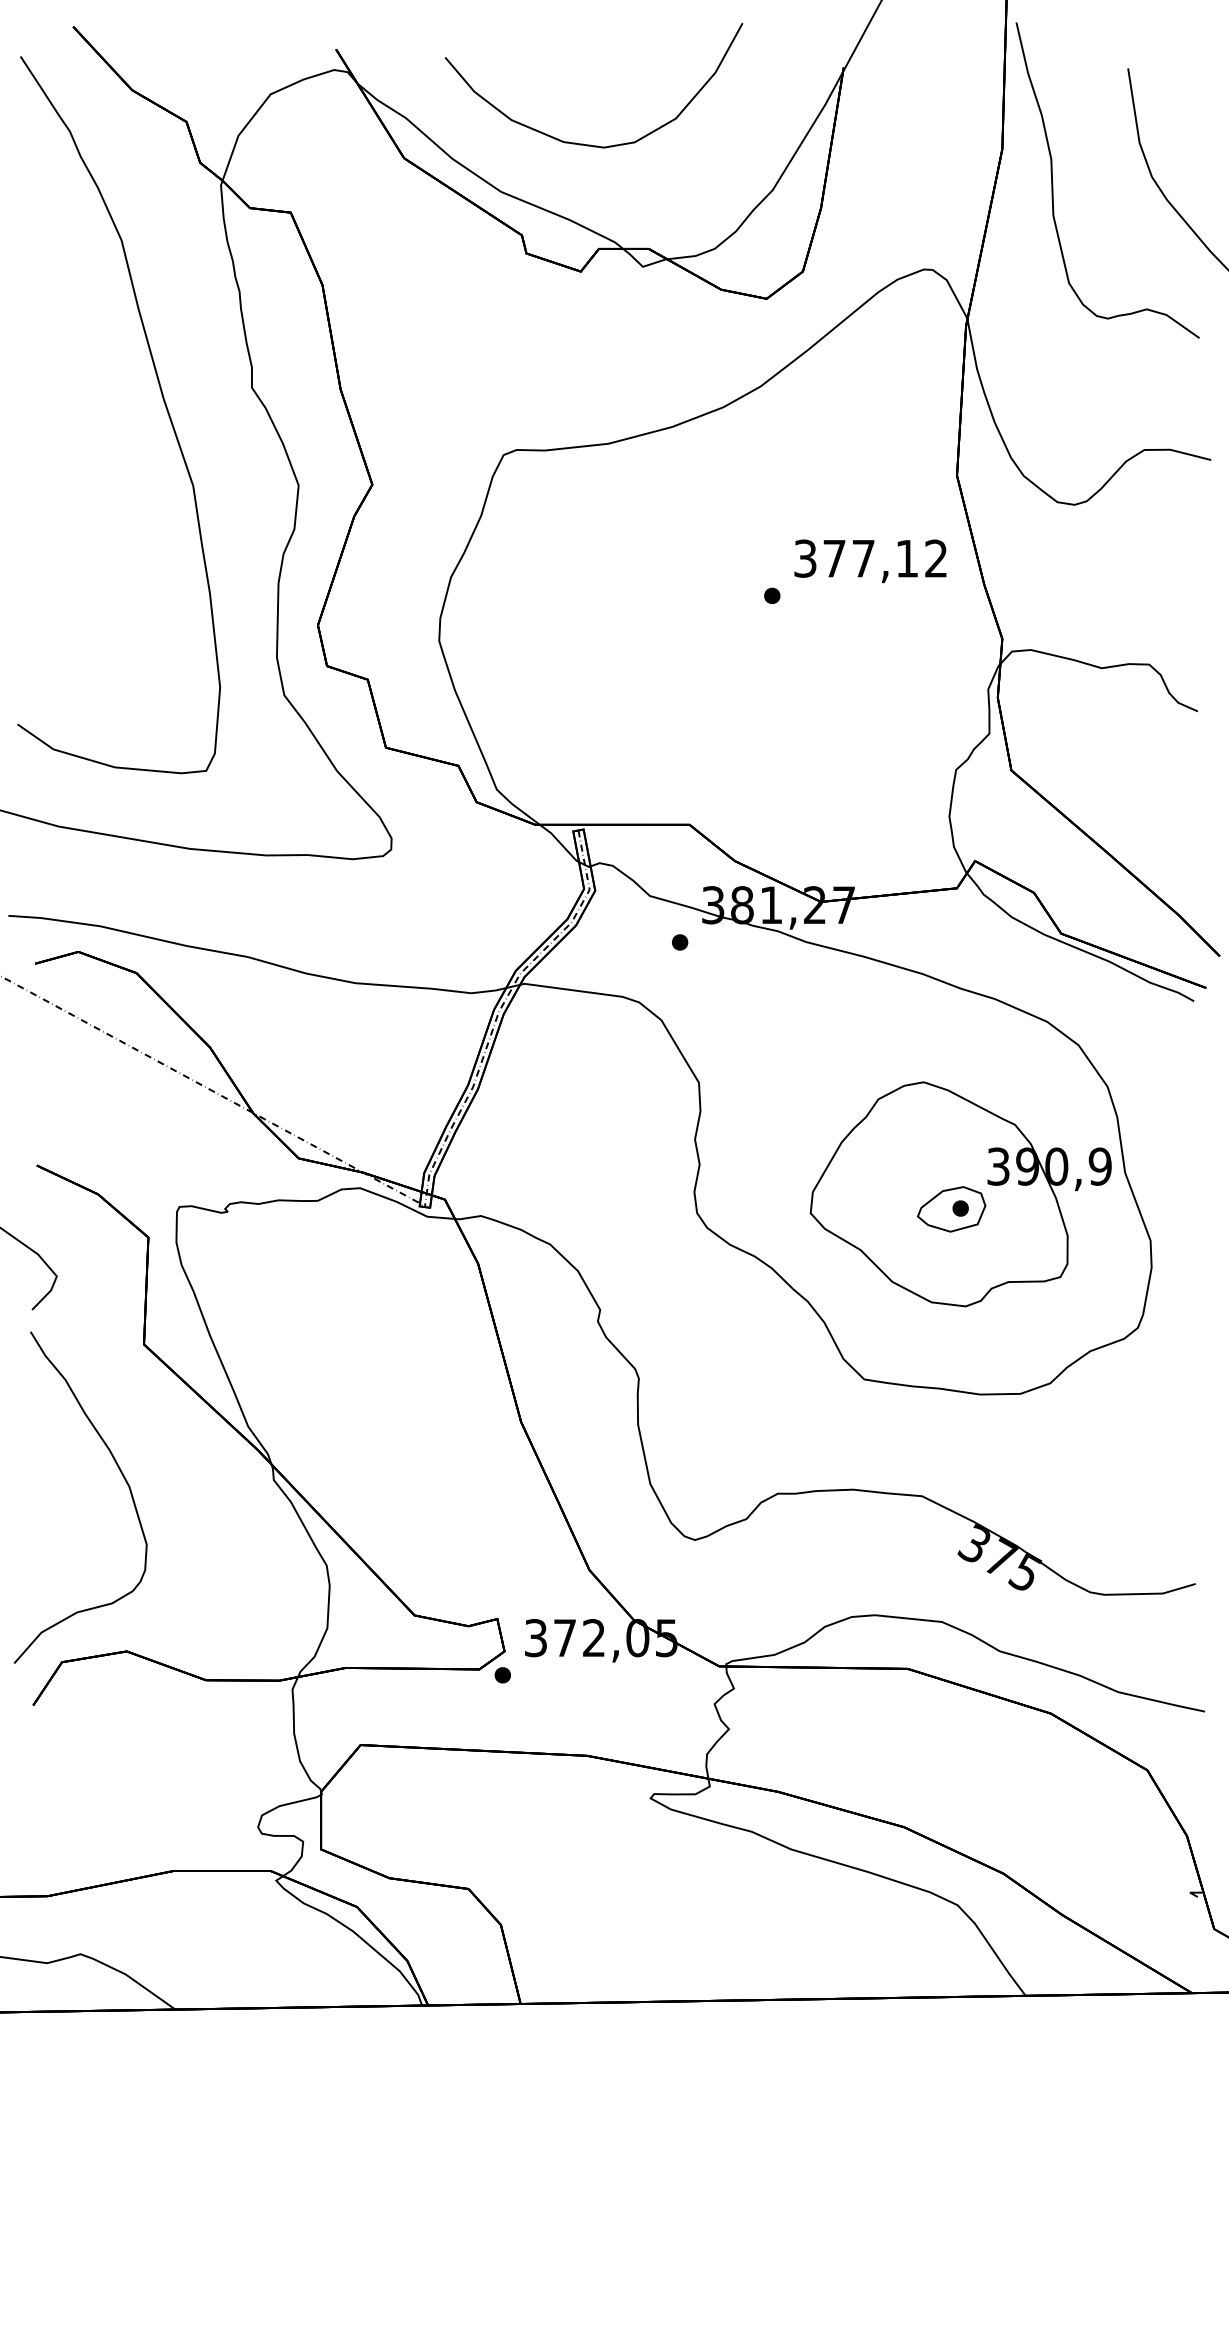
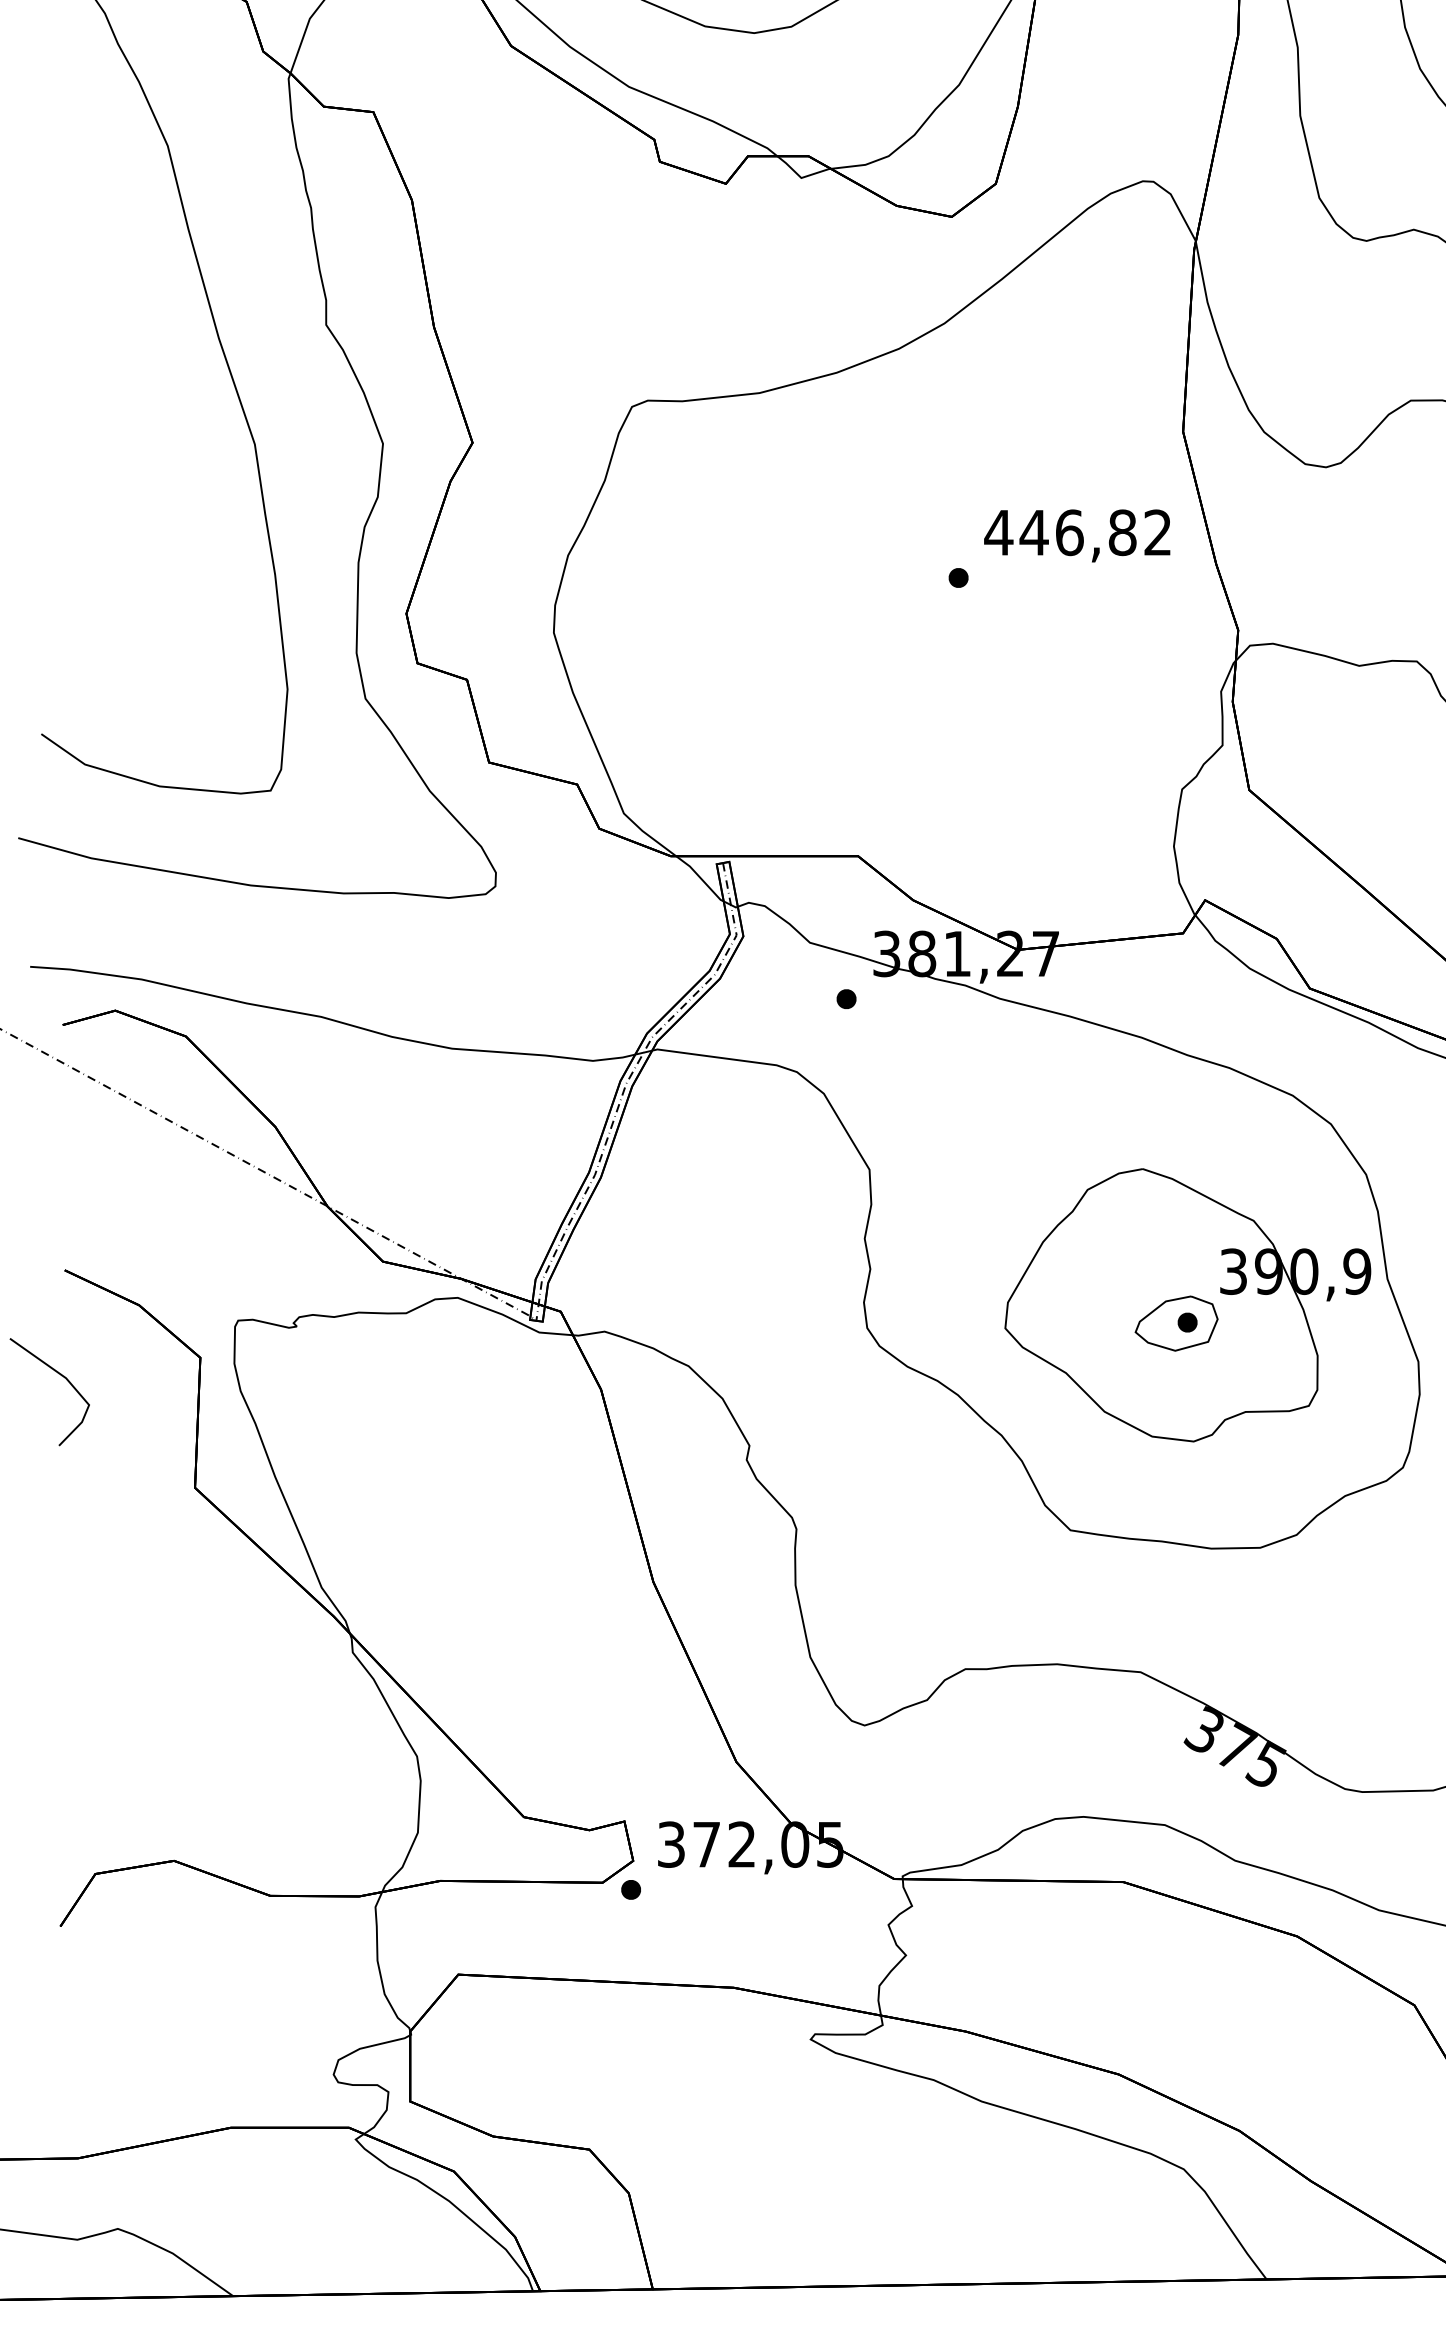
text: (855, 558) -> (1059, 532), 377,12 -> 446,82
curve: (122, 1476) -> (168, 1648), removed

